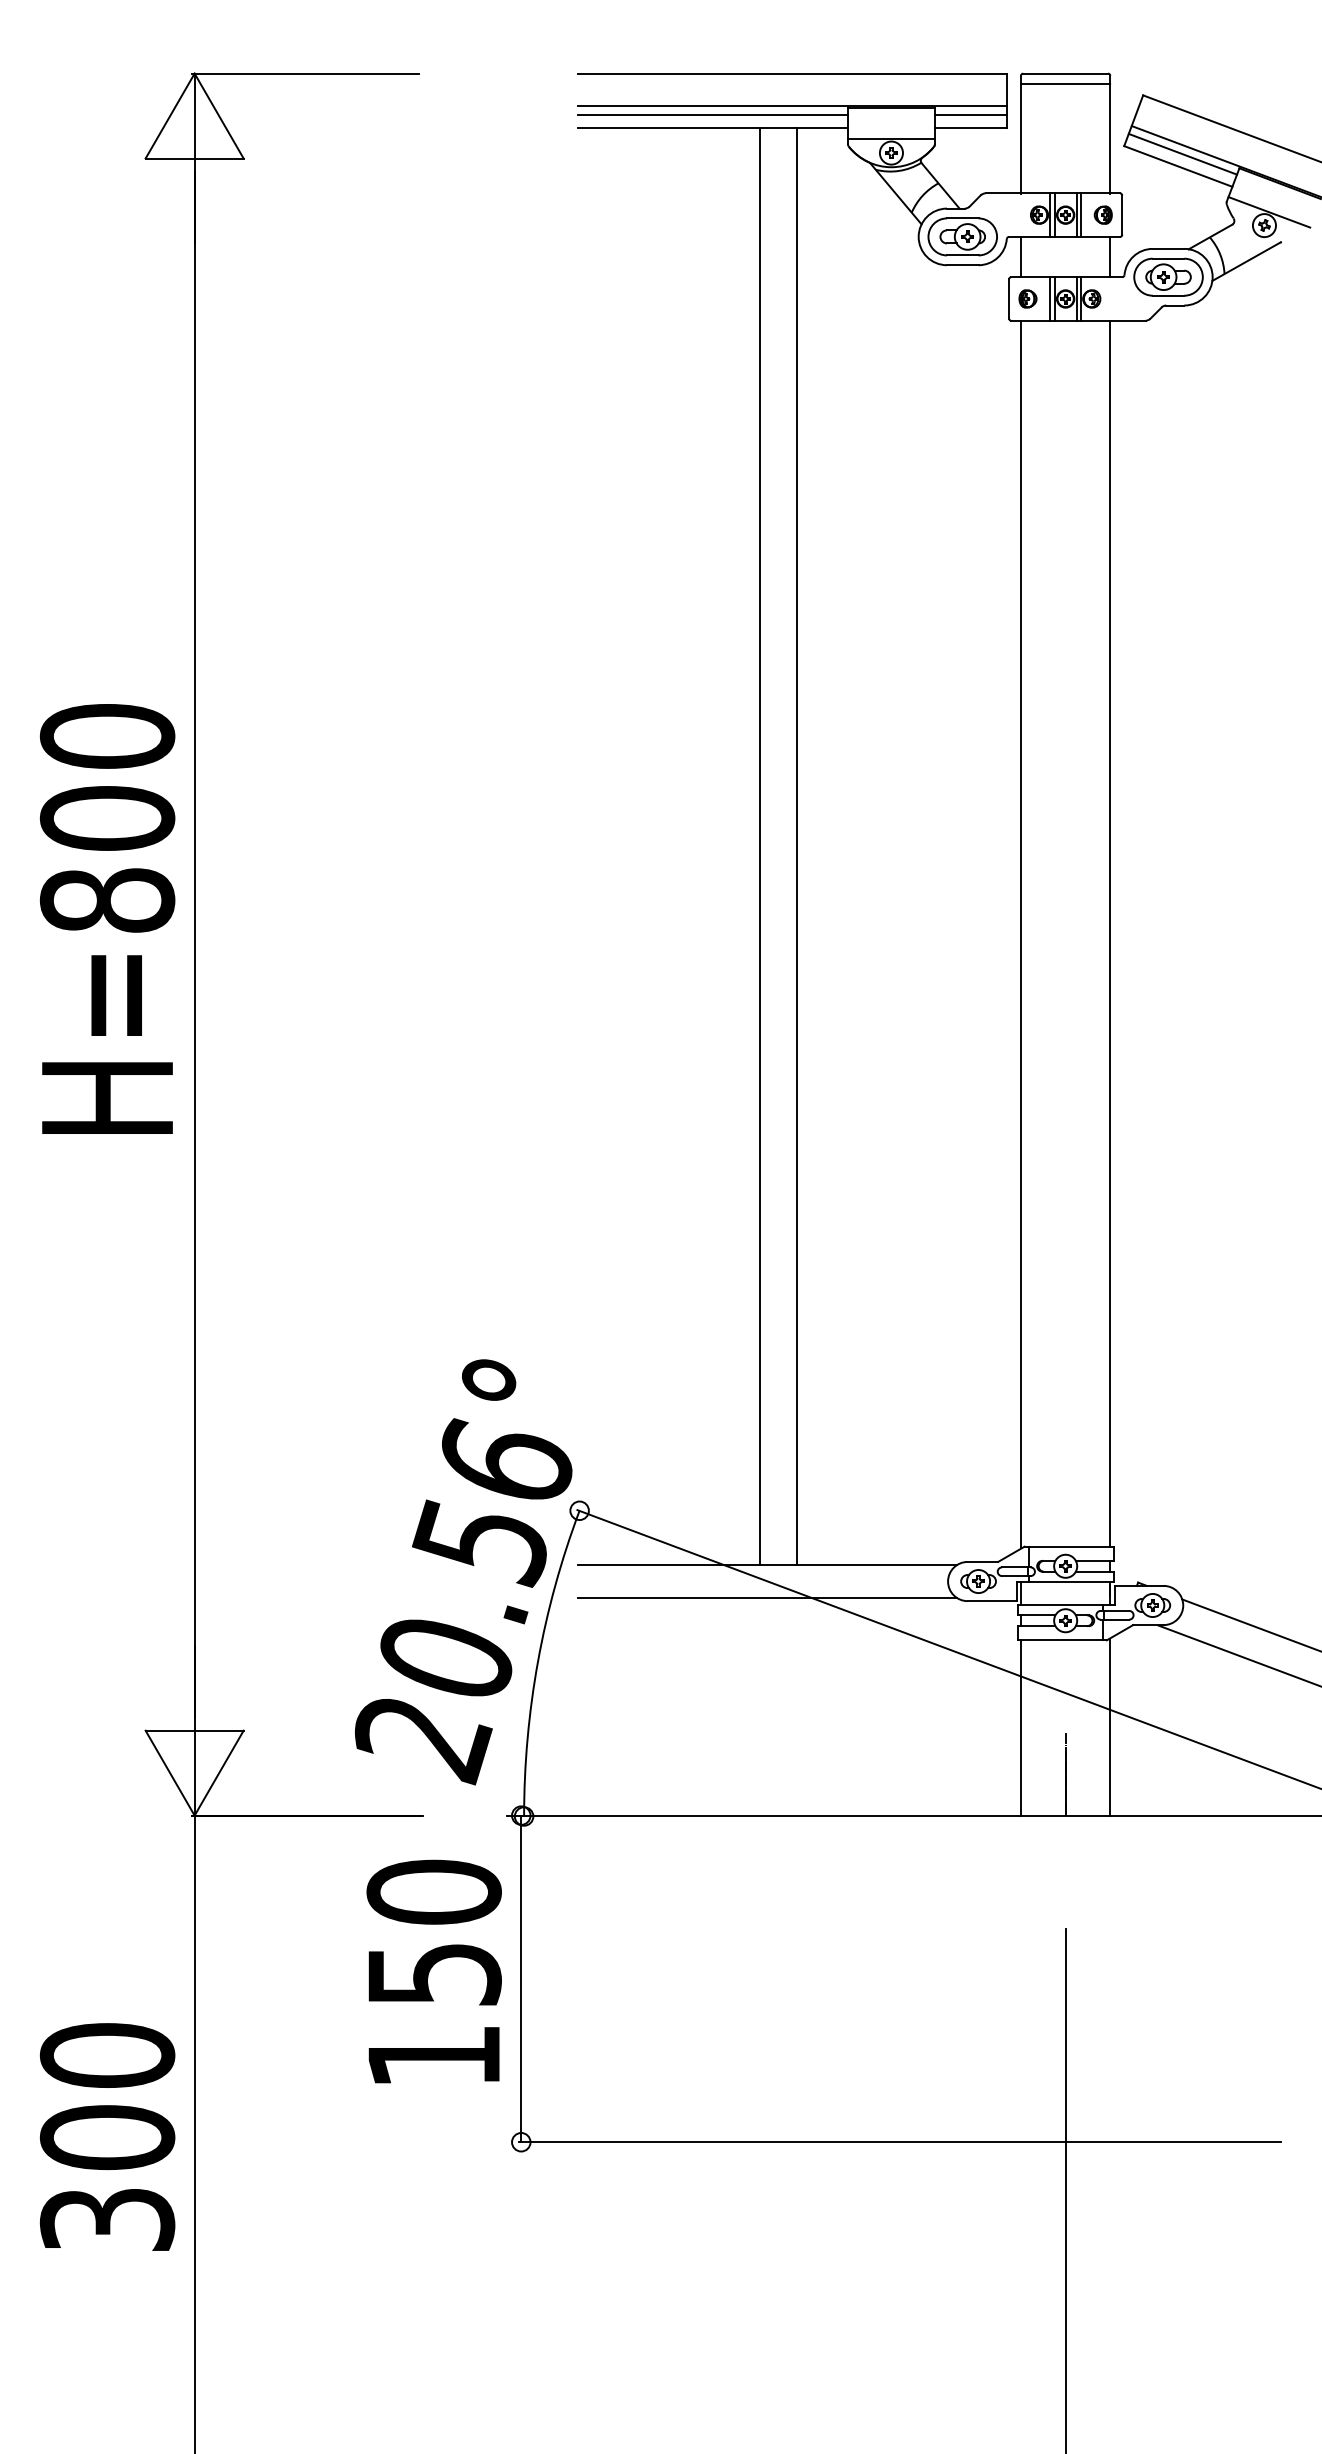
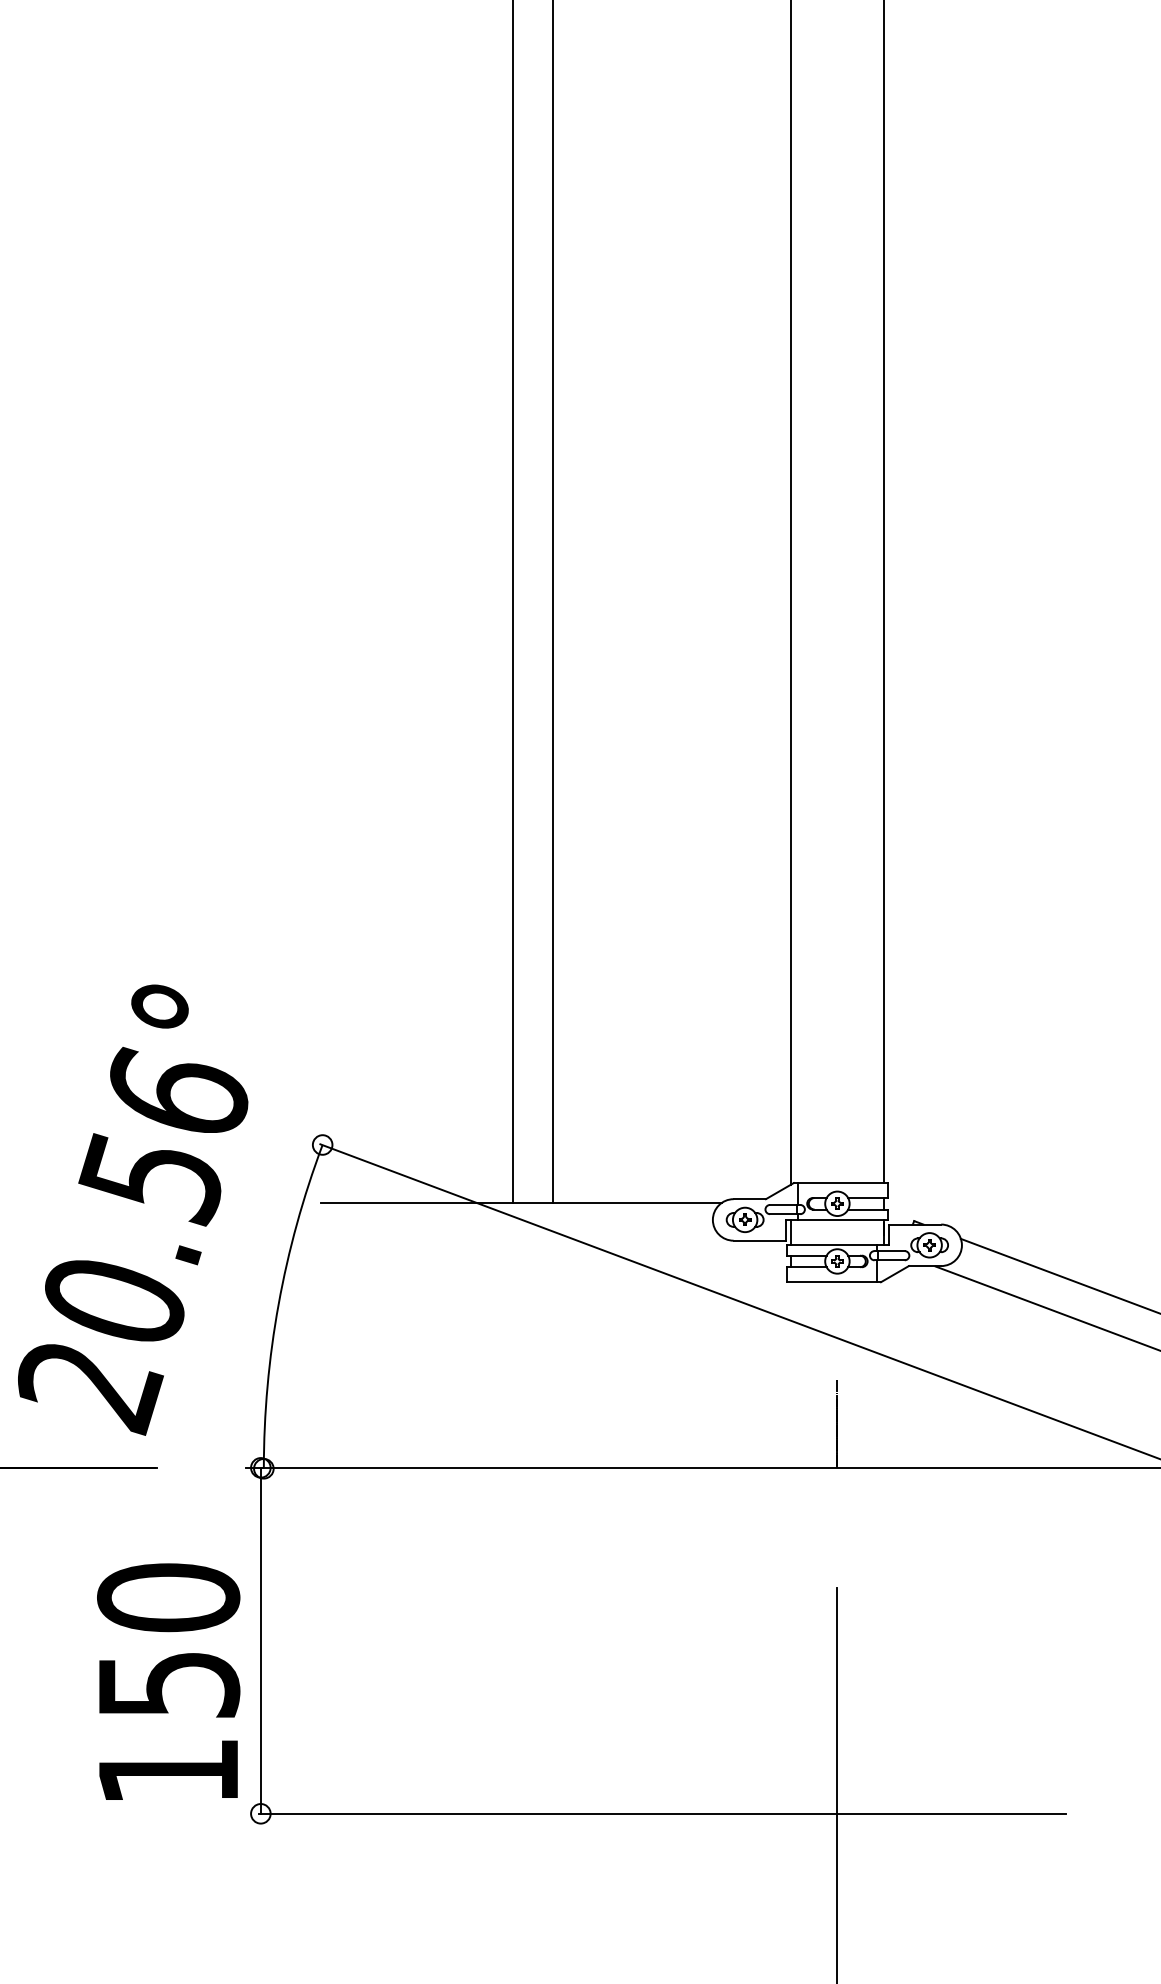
text: (463, 1572) -> (132, 1210), moved
line: (767, 1597) -> (521, 1236), removed
line: (1109, 1726) -> (883, 1373), removed
line: (1021, 1727) -> (790, 1374), removed
text: (433, 1971) -> (167, 1681), moved

